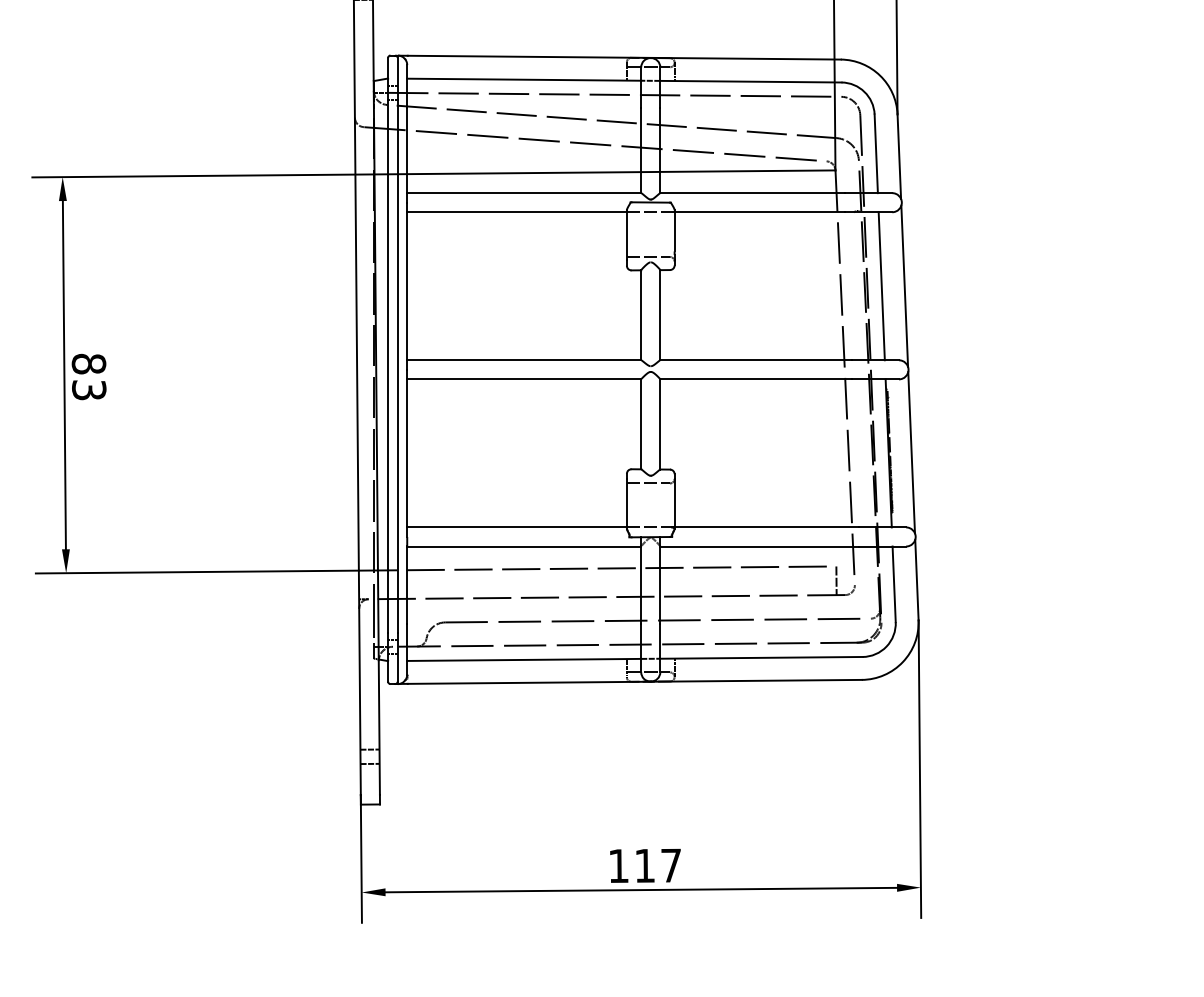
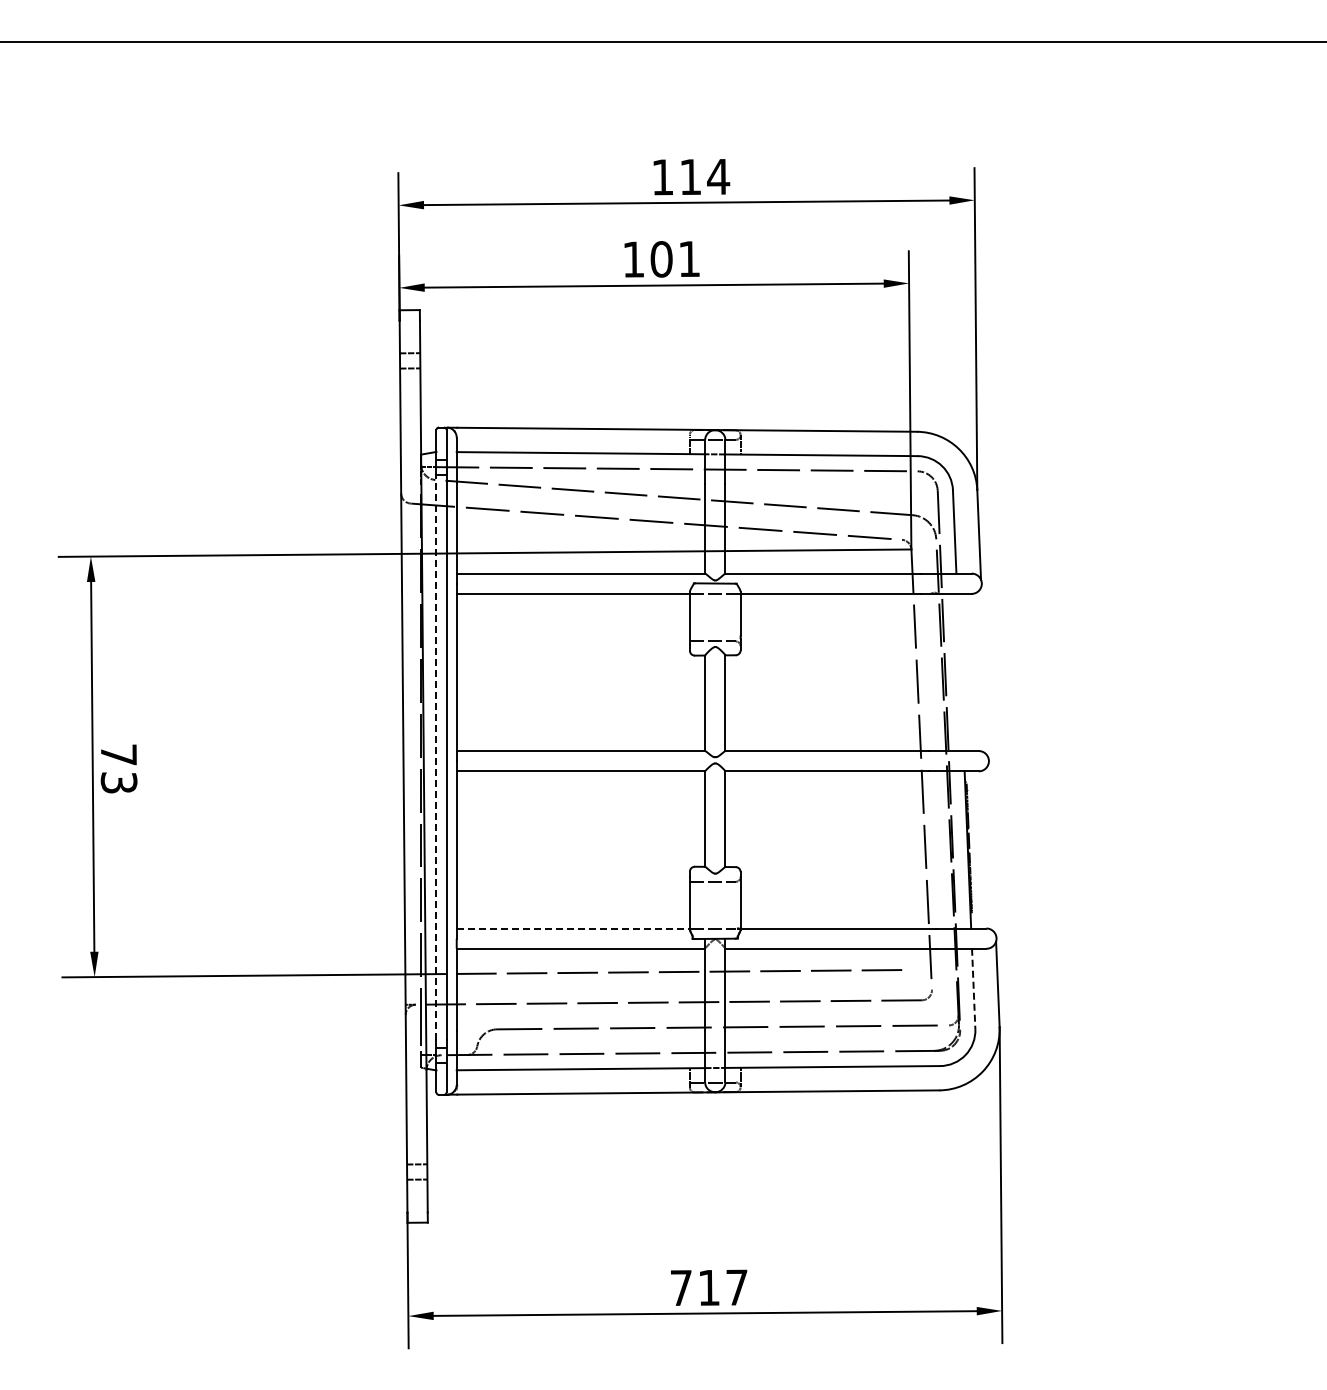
line: (881, 286) -> (960, 672), removed
line: (904, 286) -> (984, 672), removed
text: (88, 364) -> (118, 755), 83 -> 73
line: (388, 366) -> (436, 757), solid -> dashed
line: (910, 452) -> (991, 848), removed
line: (517, 527) -> (573, 928), solid -> dashed
line: (836, 580) -> (912, 984), removed
line: (893, 584) -> (973, 989), solid -> dashed
text: (618, 865) -> (681, 1287), 117 -> 717

